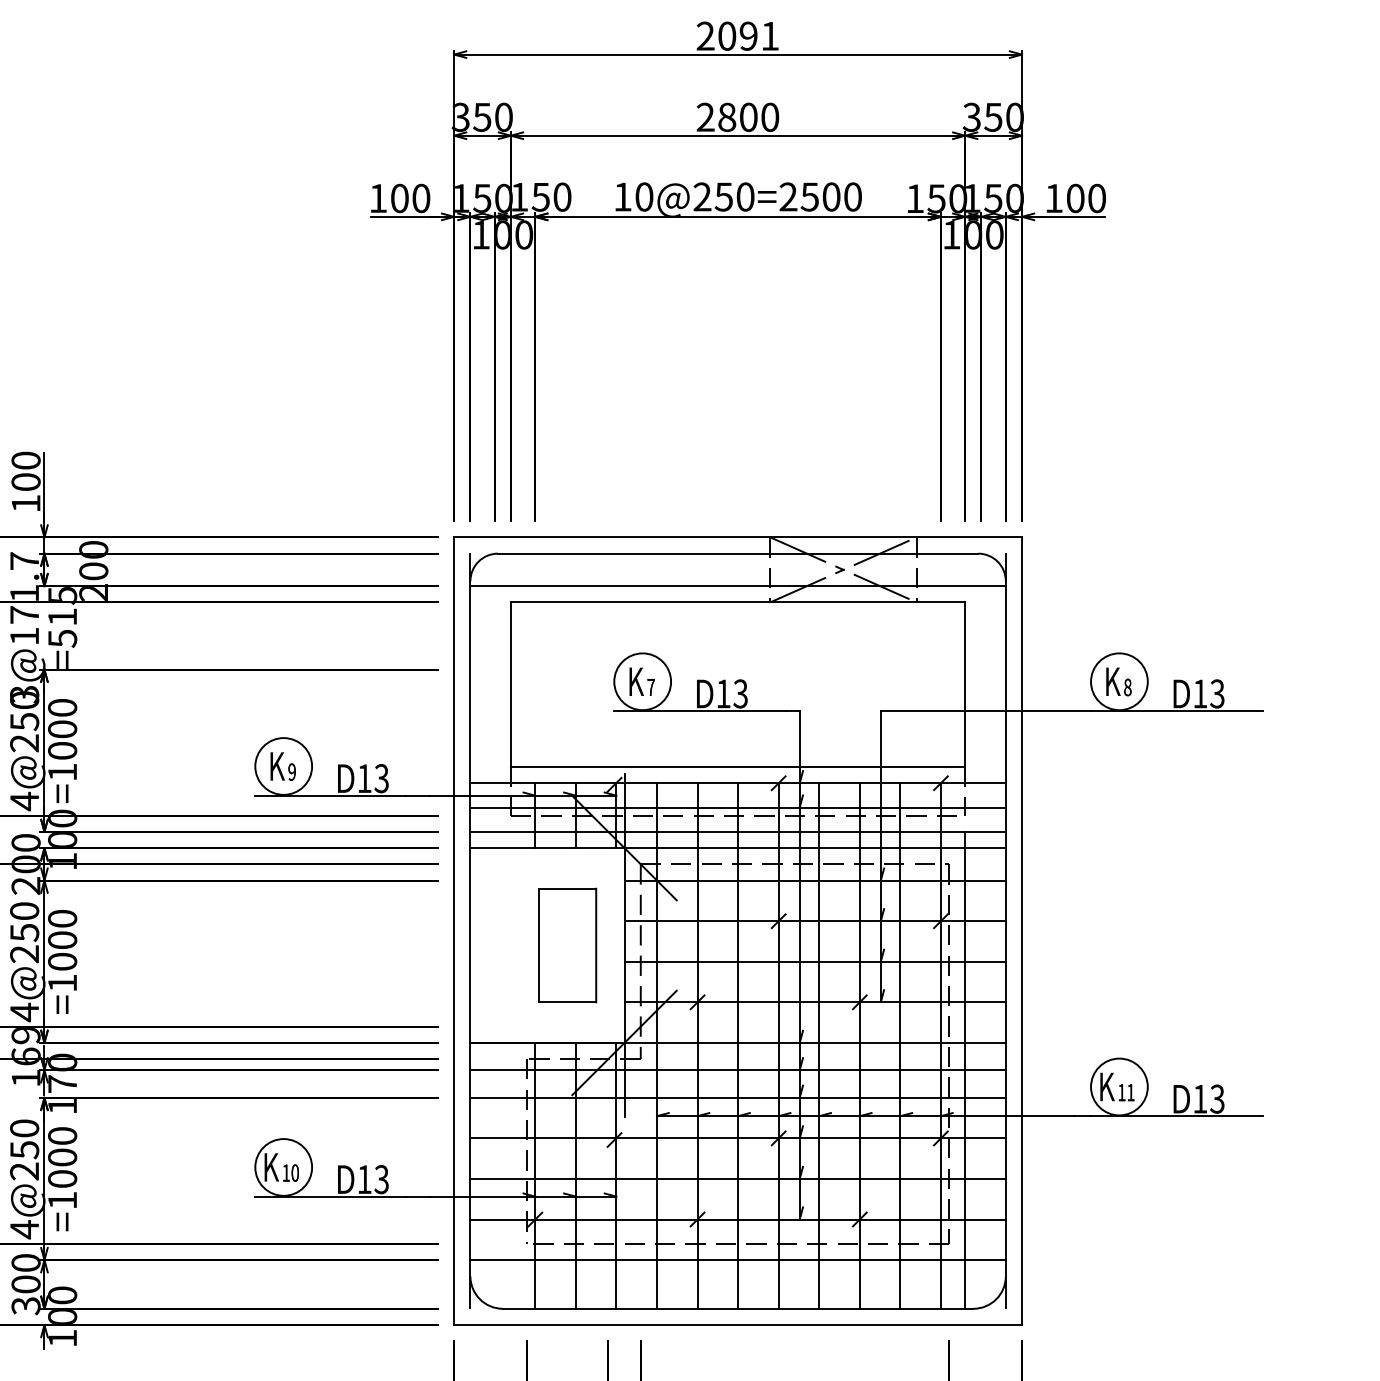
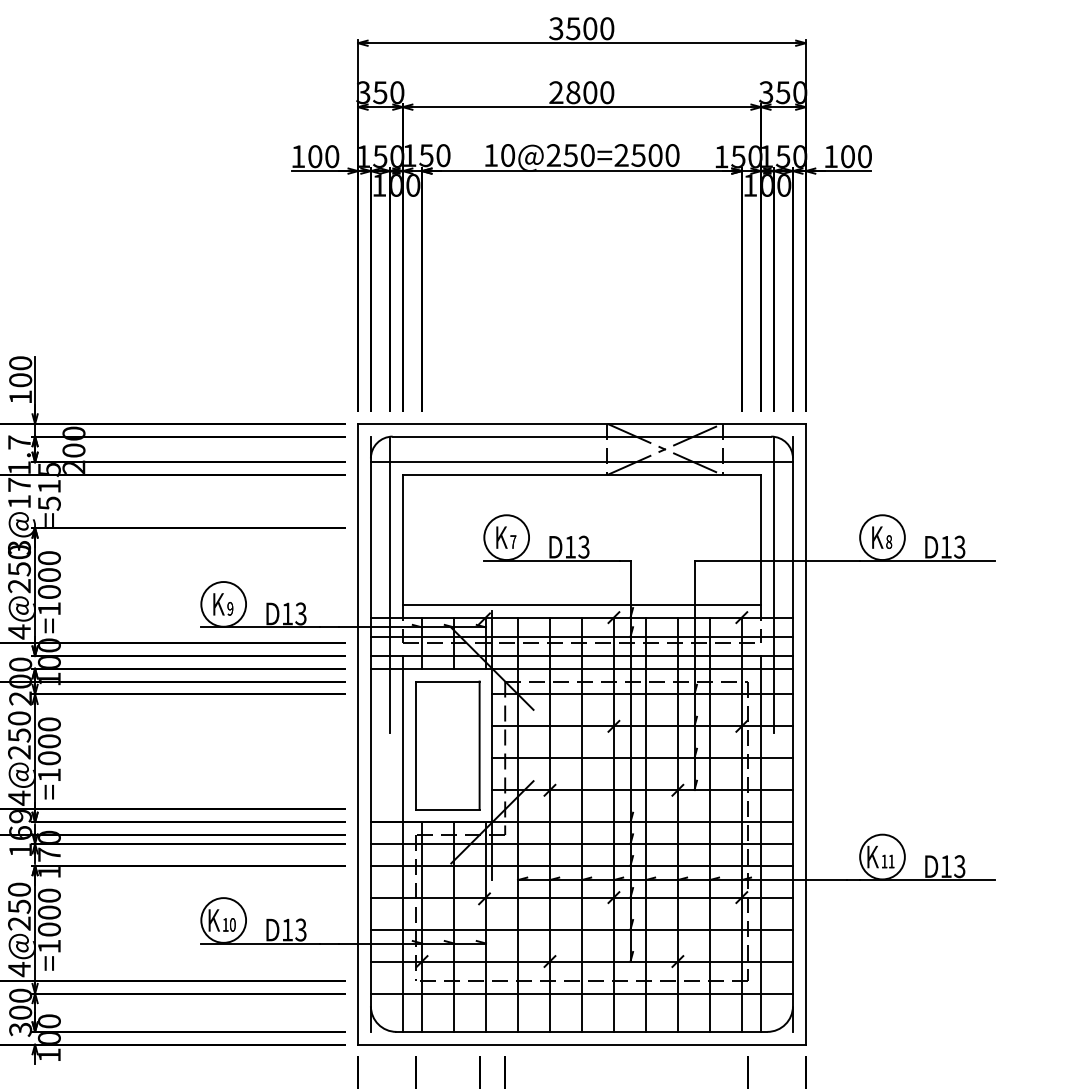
text: (737, 35) -> (581, 28), 2091 -> 3500
line: (494, 741) -> (389, 584), added
line: (981, 741) -> (773, 584), added
part: (567, 945) -> (447, 745), size x1.43
line: (510, 1069) -> (402, 843), added

